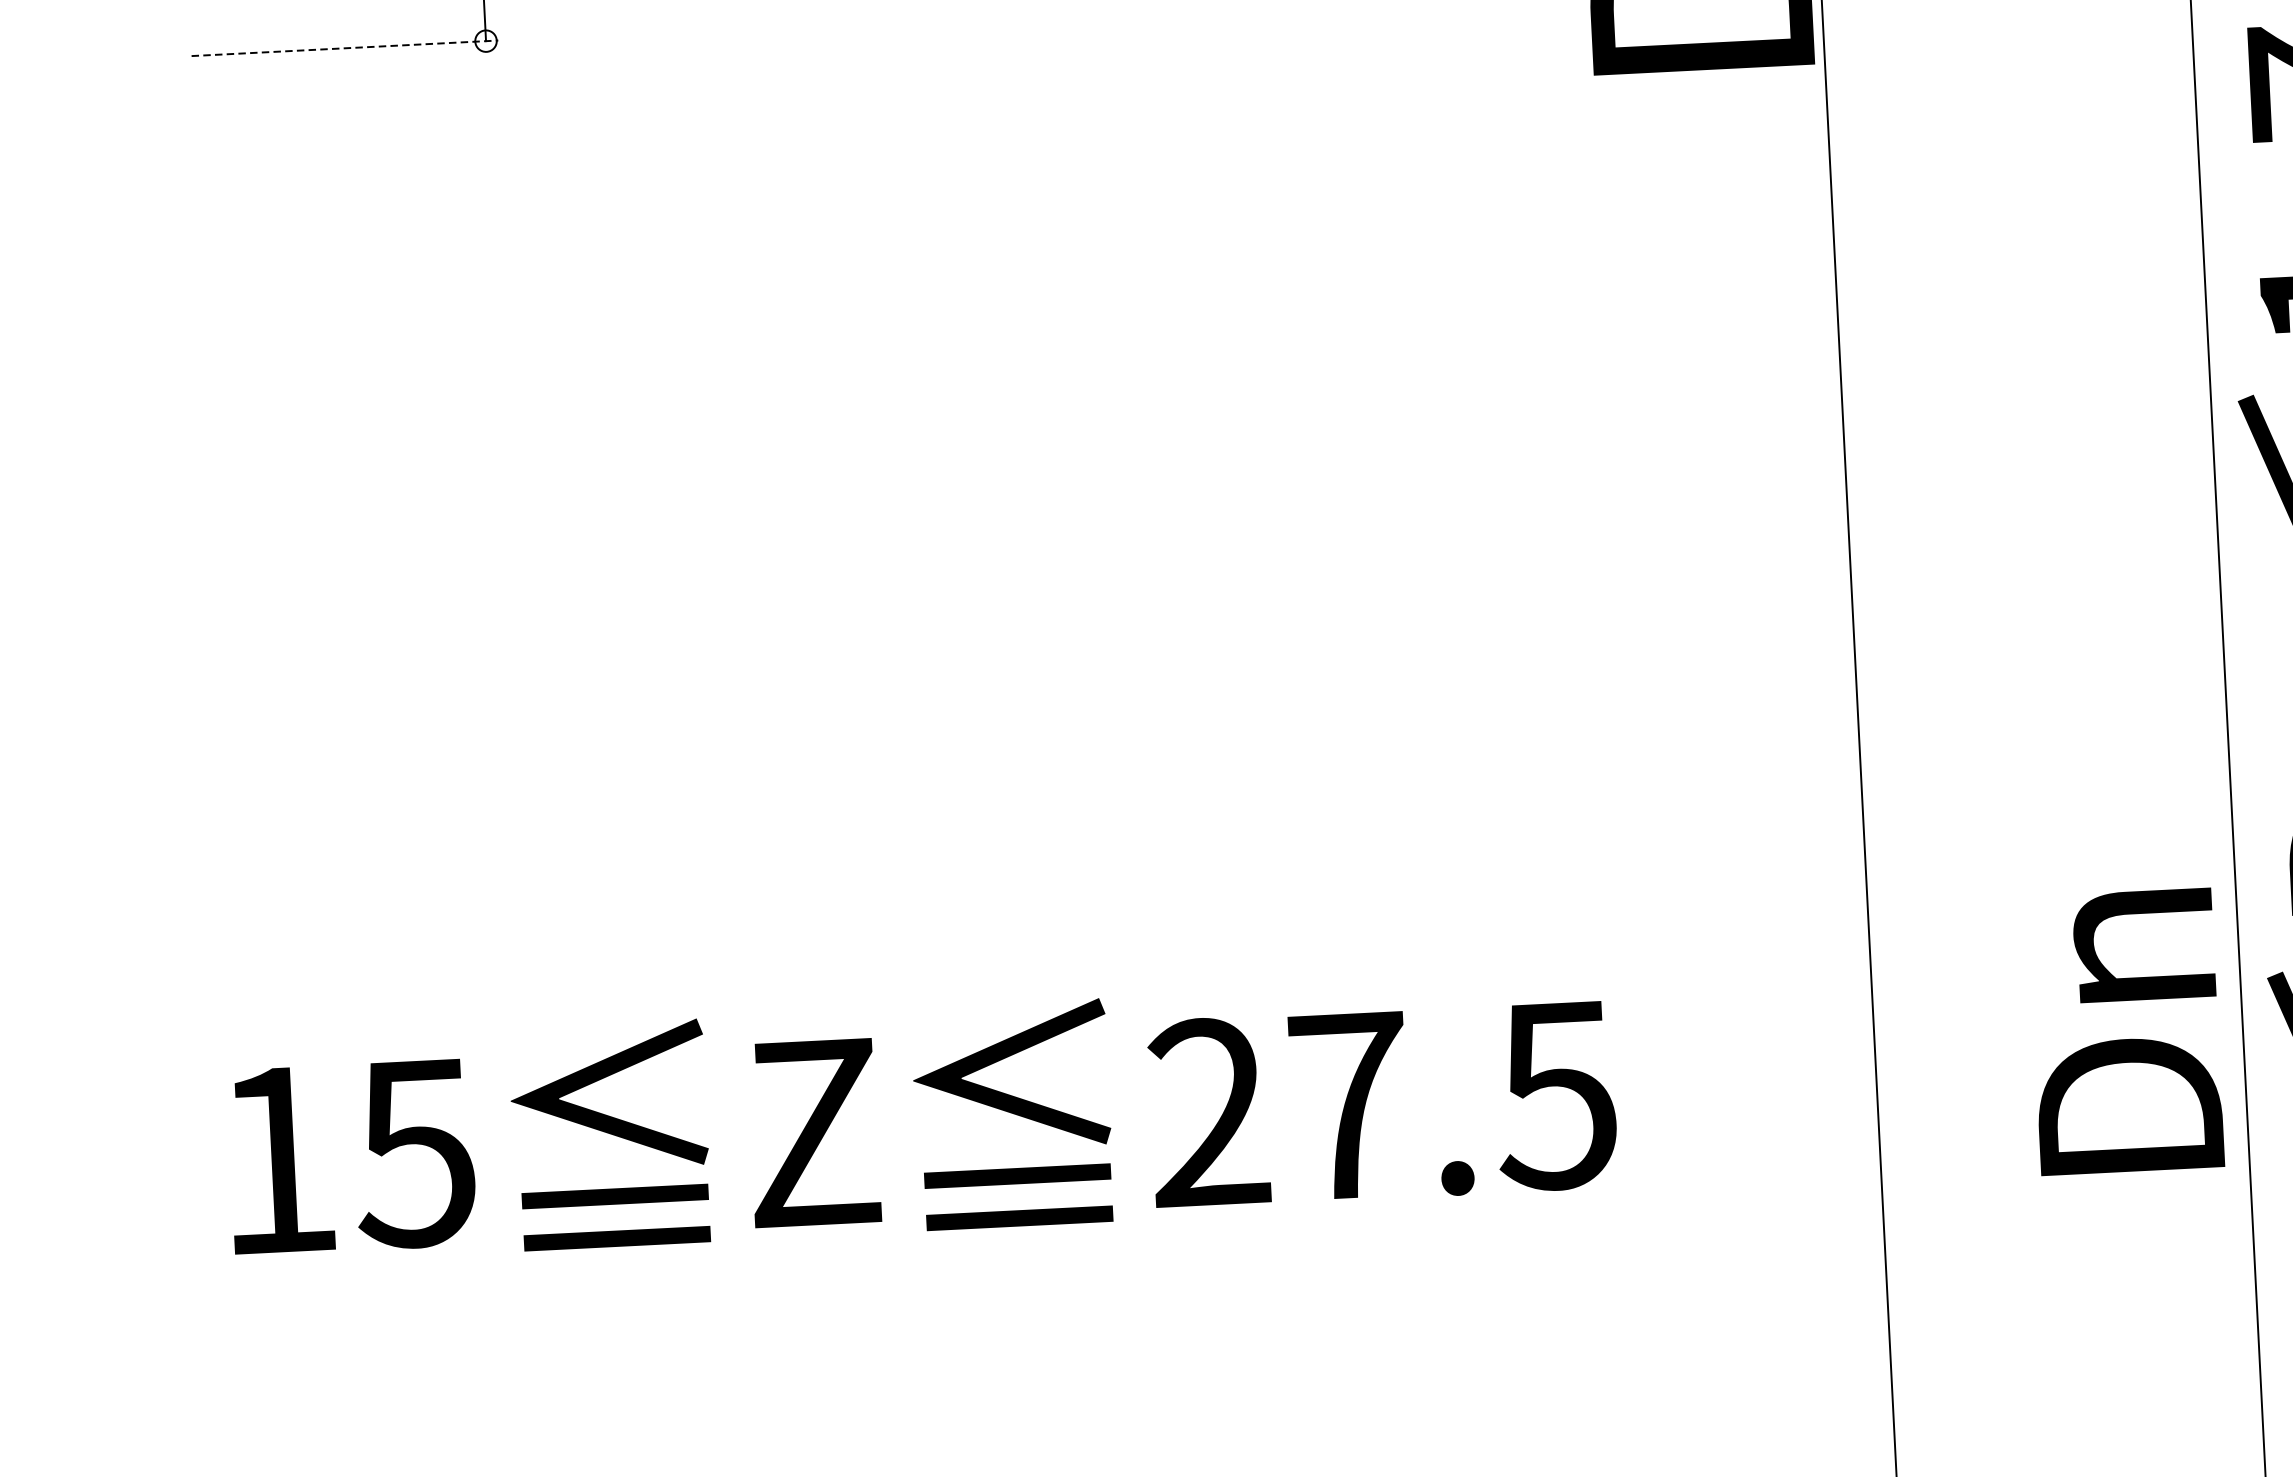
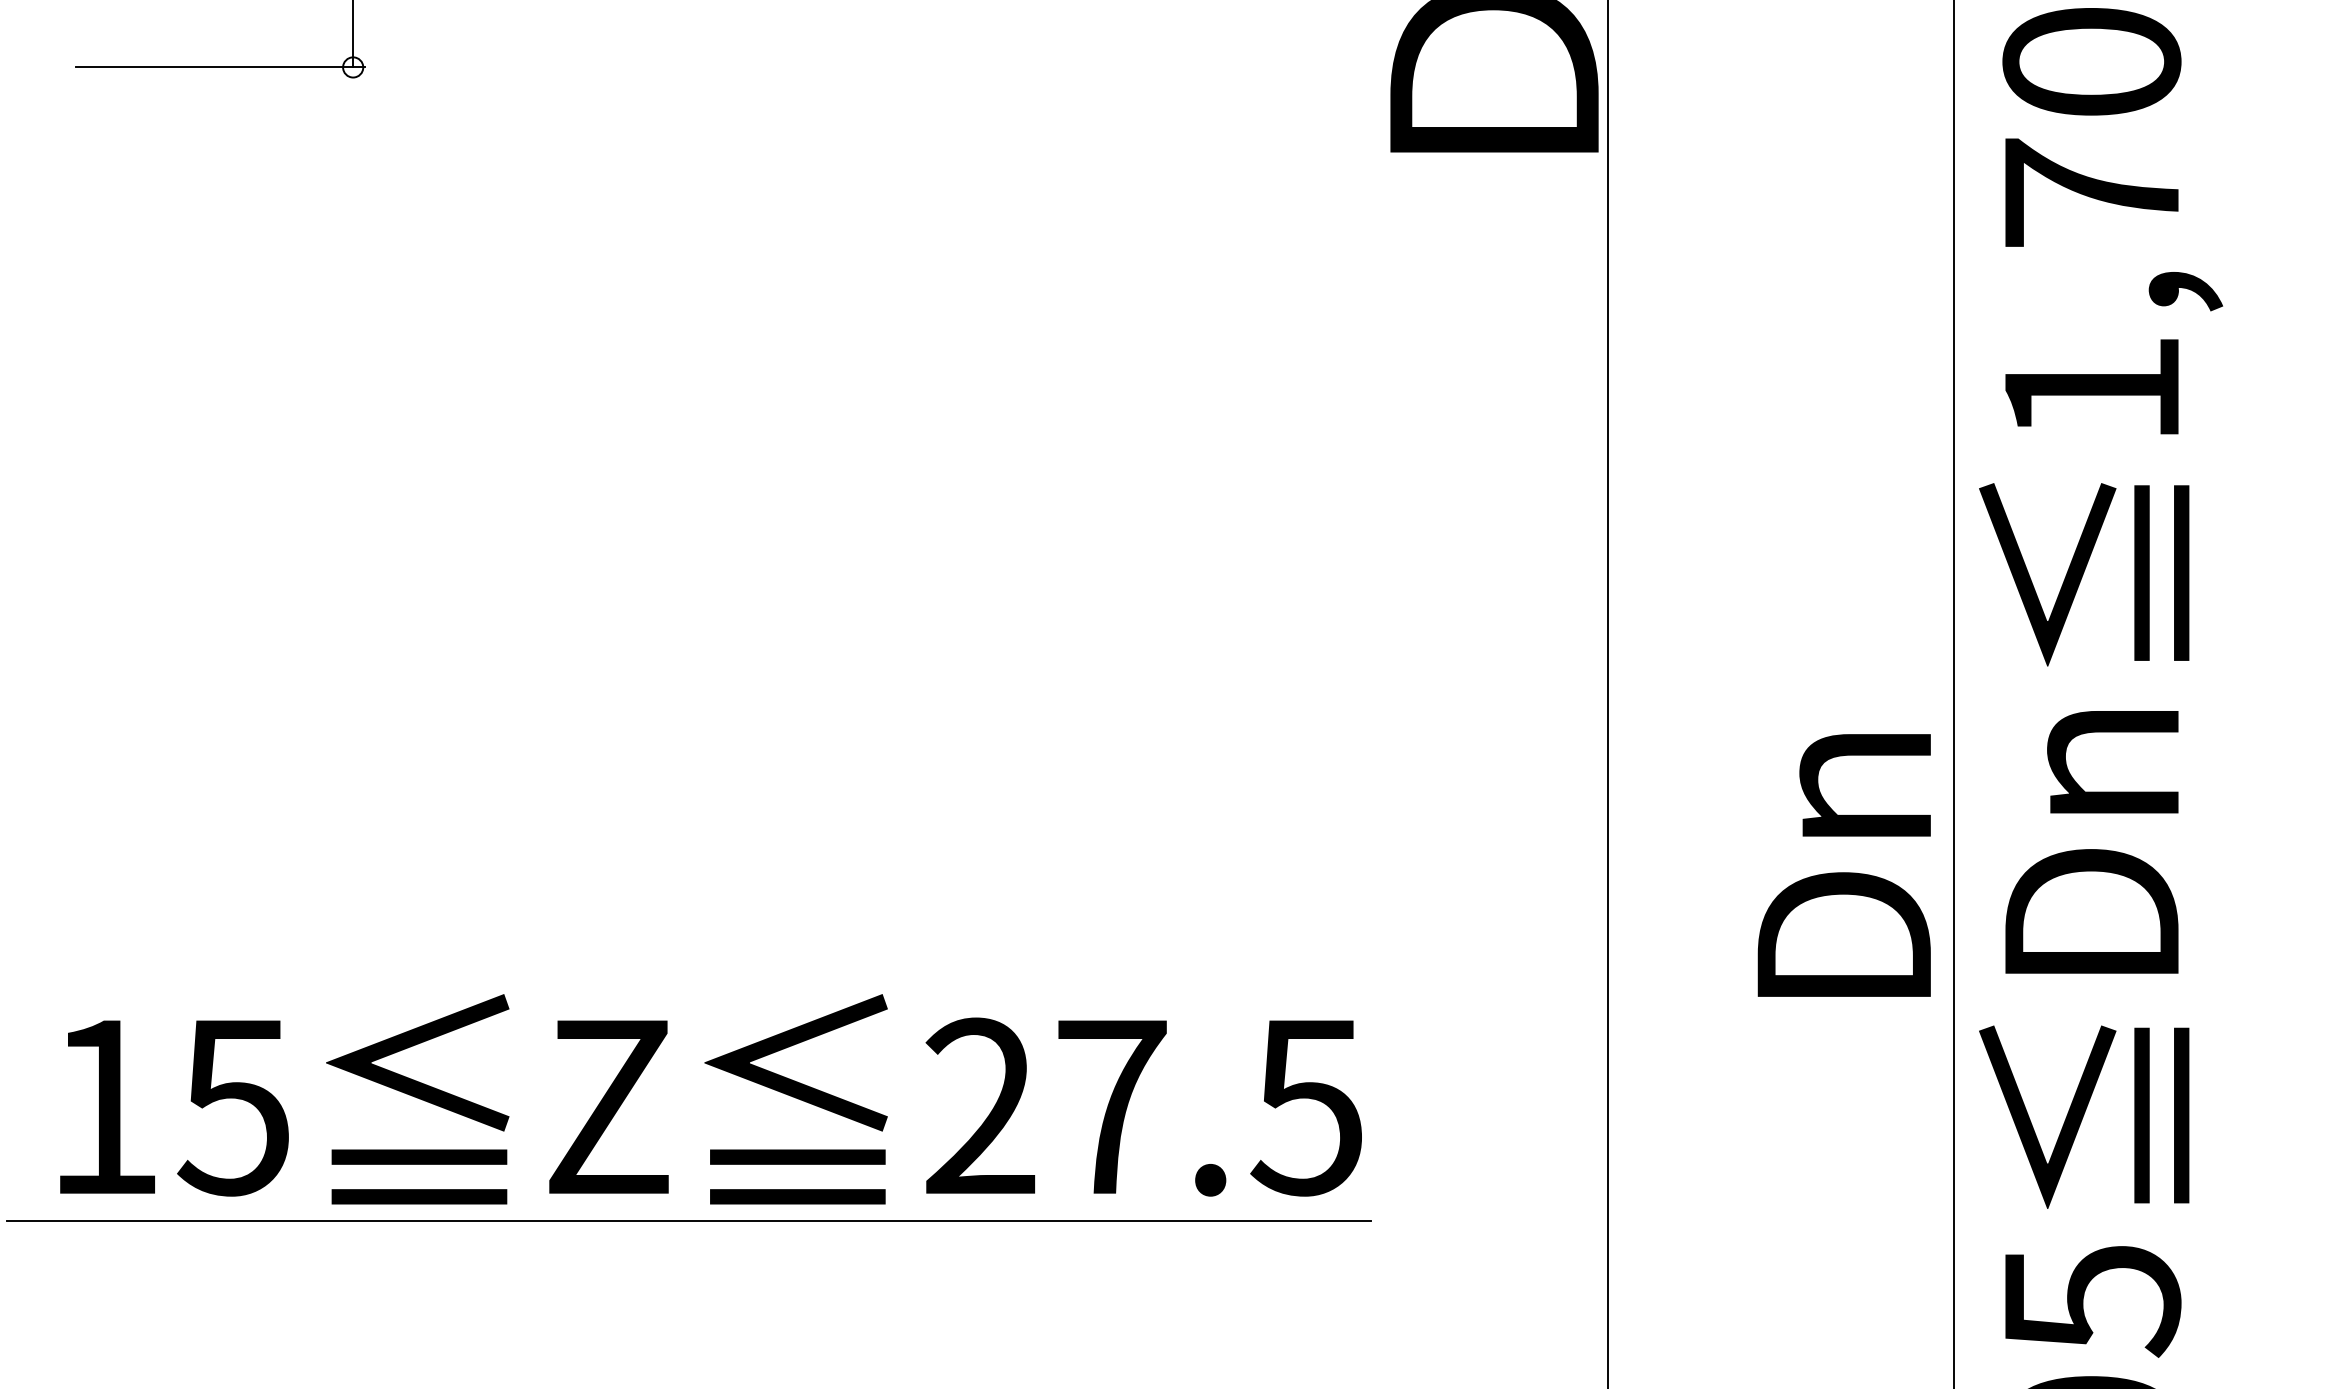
line: (345, 48) -> (221, 67), dashed -> solid
text: (2125, 1031) -> (1843, 865), moved
line: (905, 1249) -> (689, 1220), added

